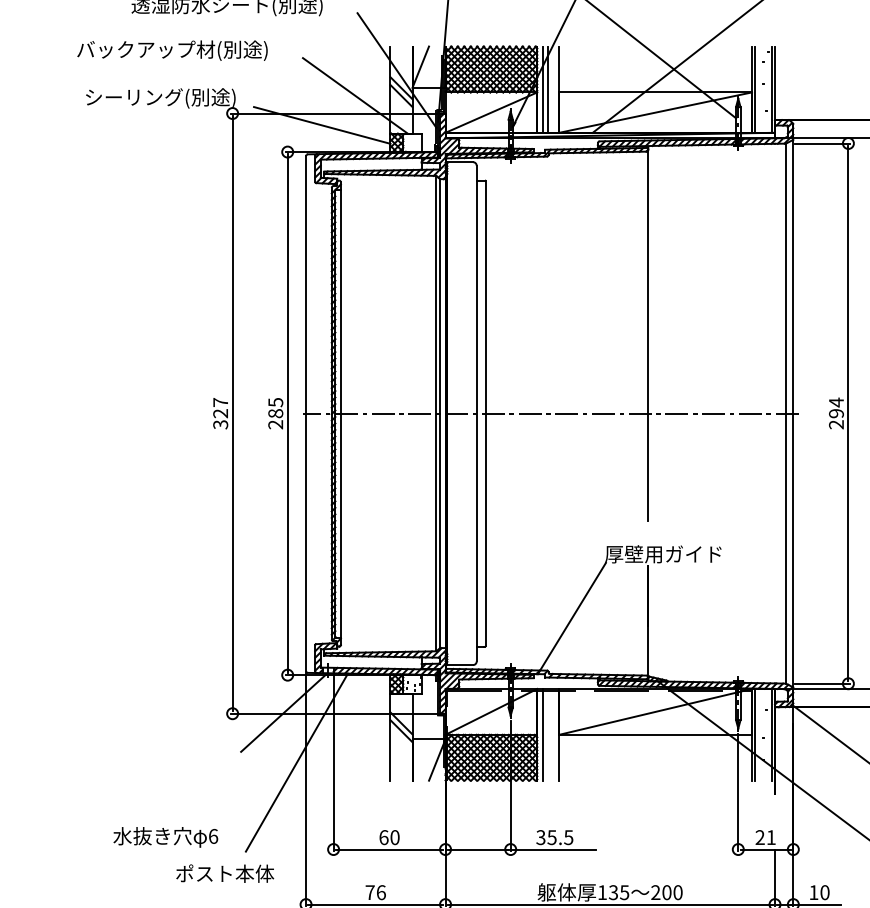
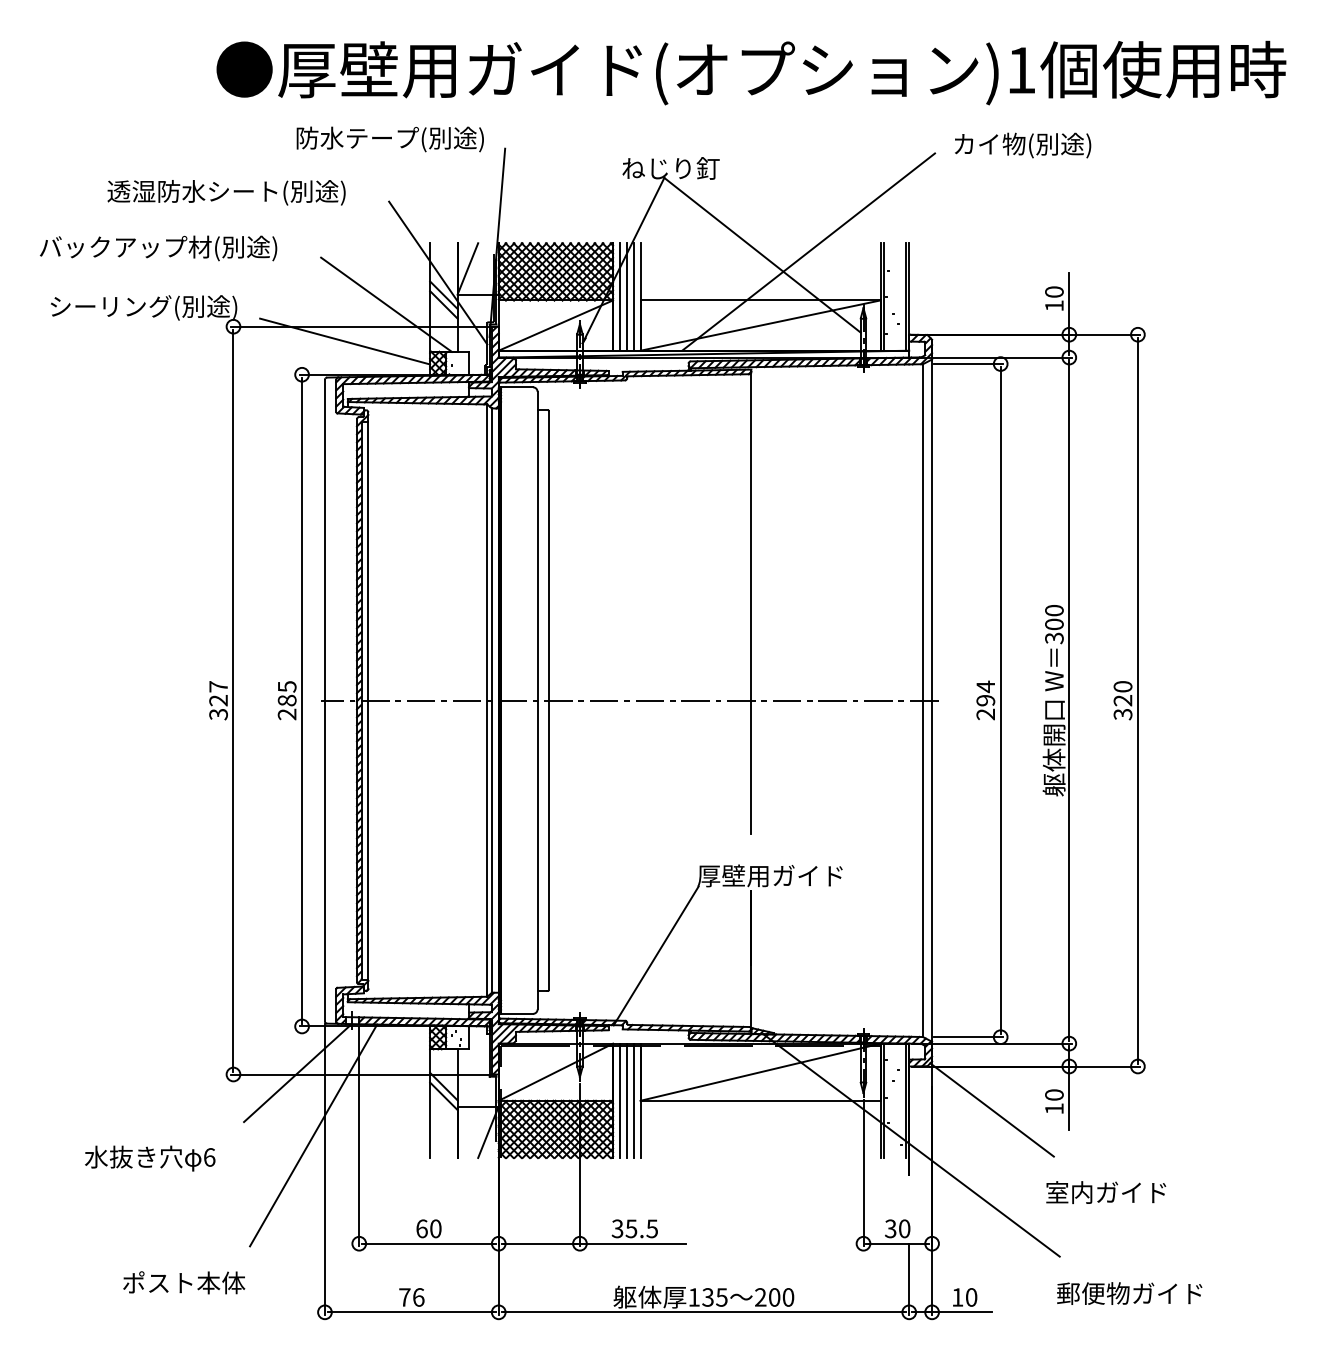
line: (553, 89) -> (633, 296), added
line: (548, 734) -> (626, 1100), added
line: (553, 734) -> (633, 1100), added
text: (166, 837) -> (150, 1158), moved
text: (765, 837) -> (897, 1228), 21 -> 30
text: (225, 873) -> (184, 1282), moved

